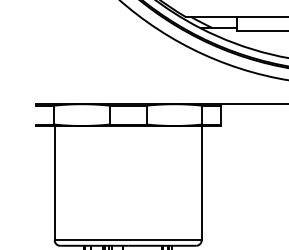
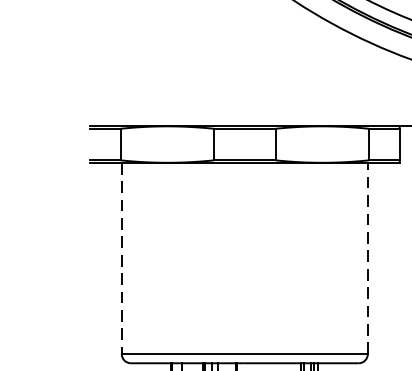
line: (201, 182) -> (367, 257), solid -> dashed
line: (54, 183) -> (121, 259), solid -> dashed

